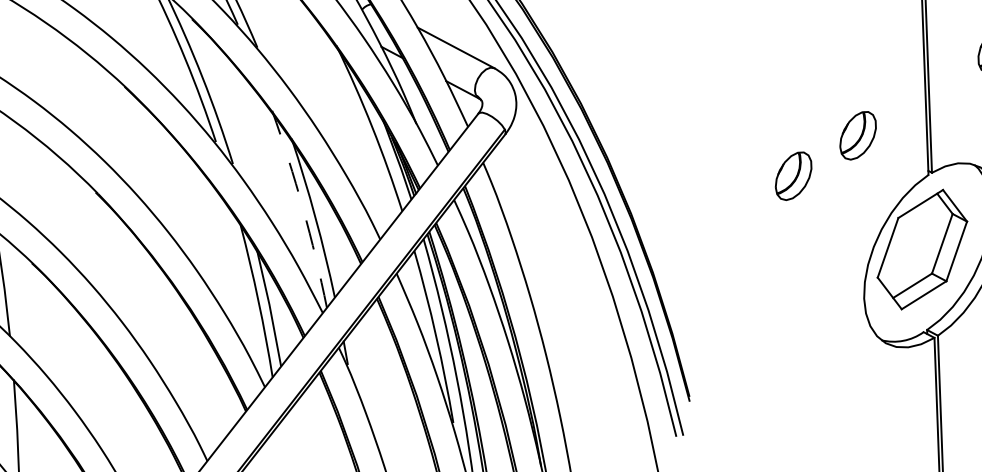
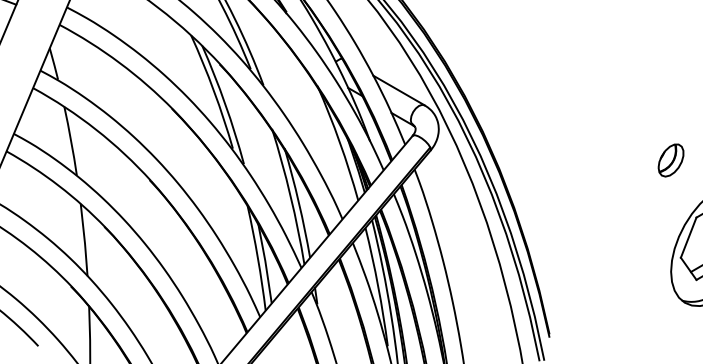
part: (792, 176) -> (625, 186), removed
arc: (302, 208) -> (290, 196), dashed -> solid

